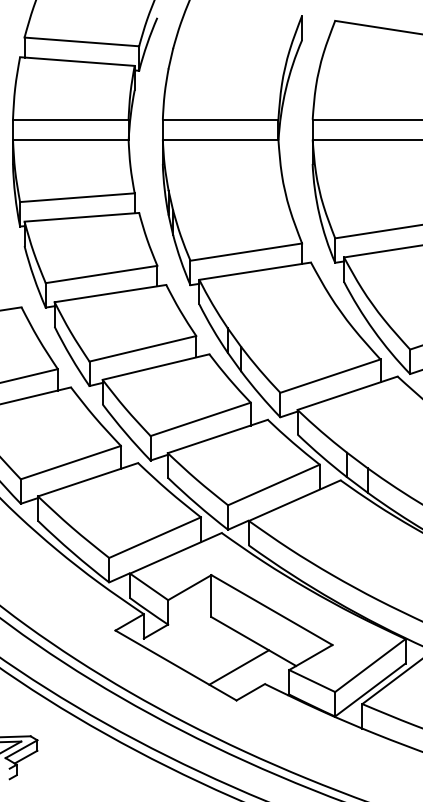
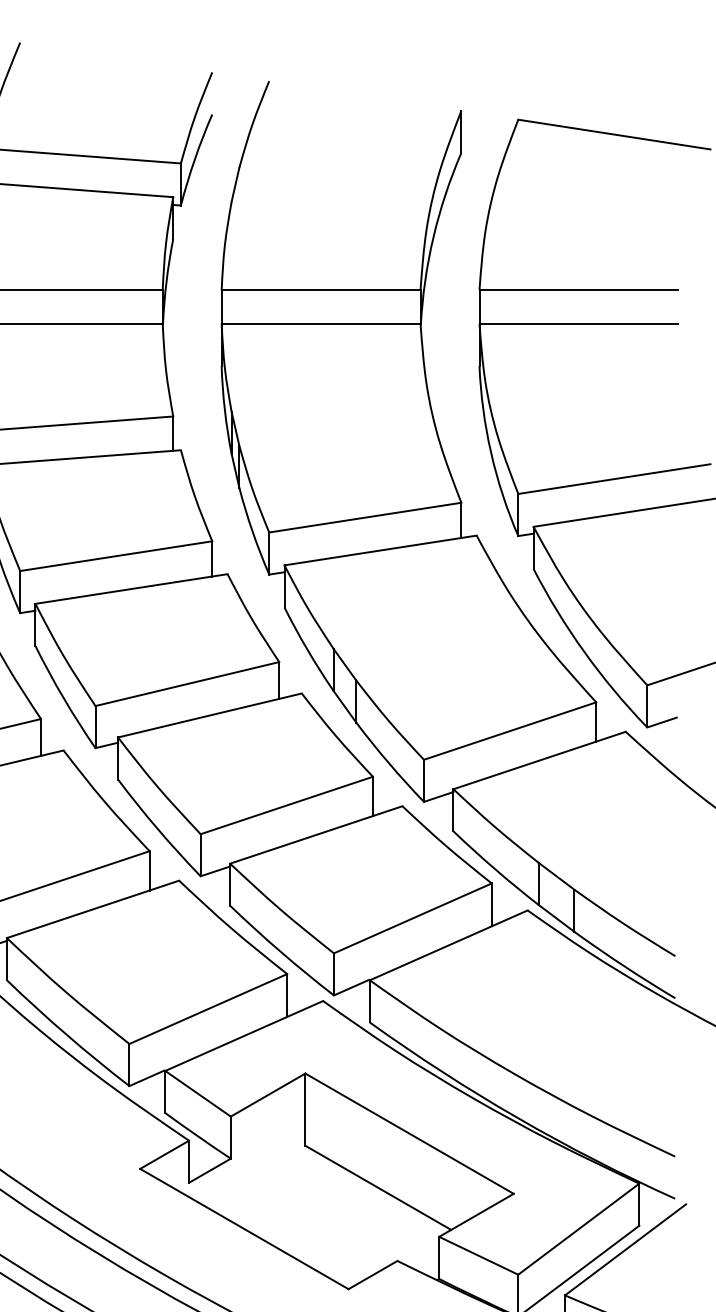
line: (239, 667) -> (353, 1232), removed

